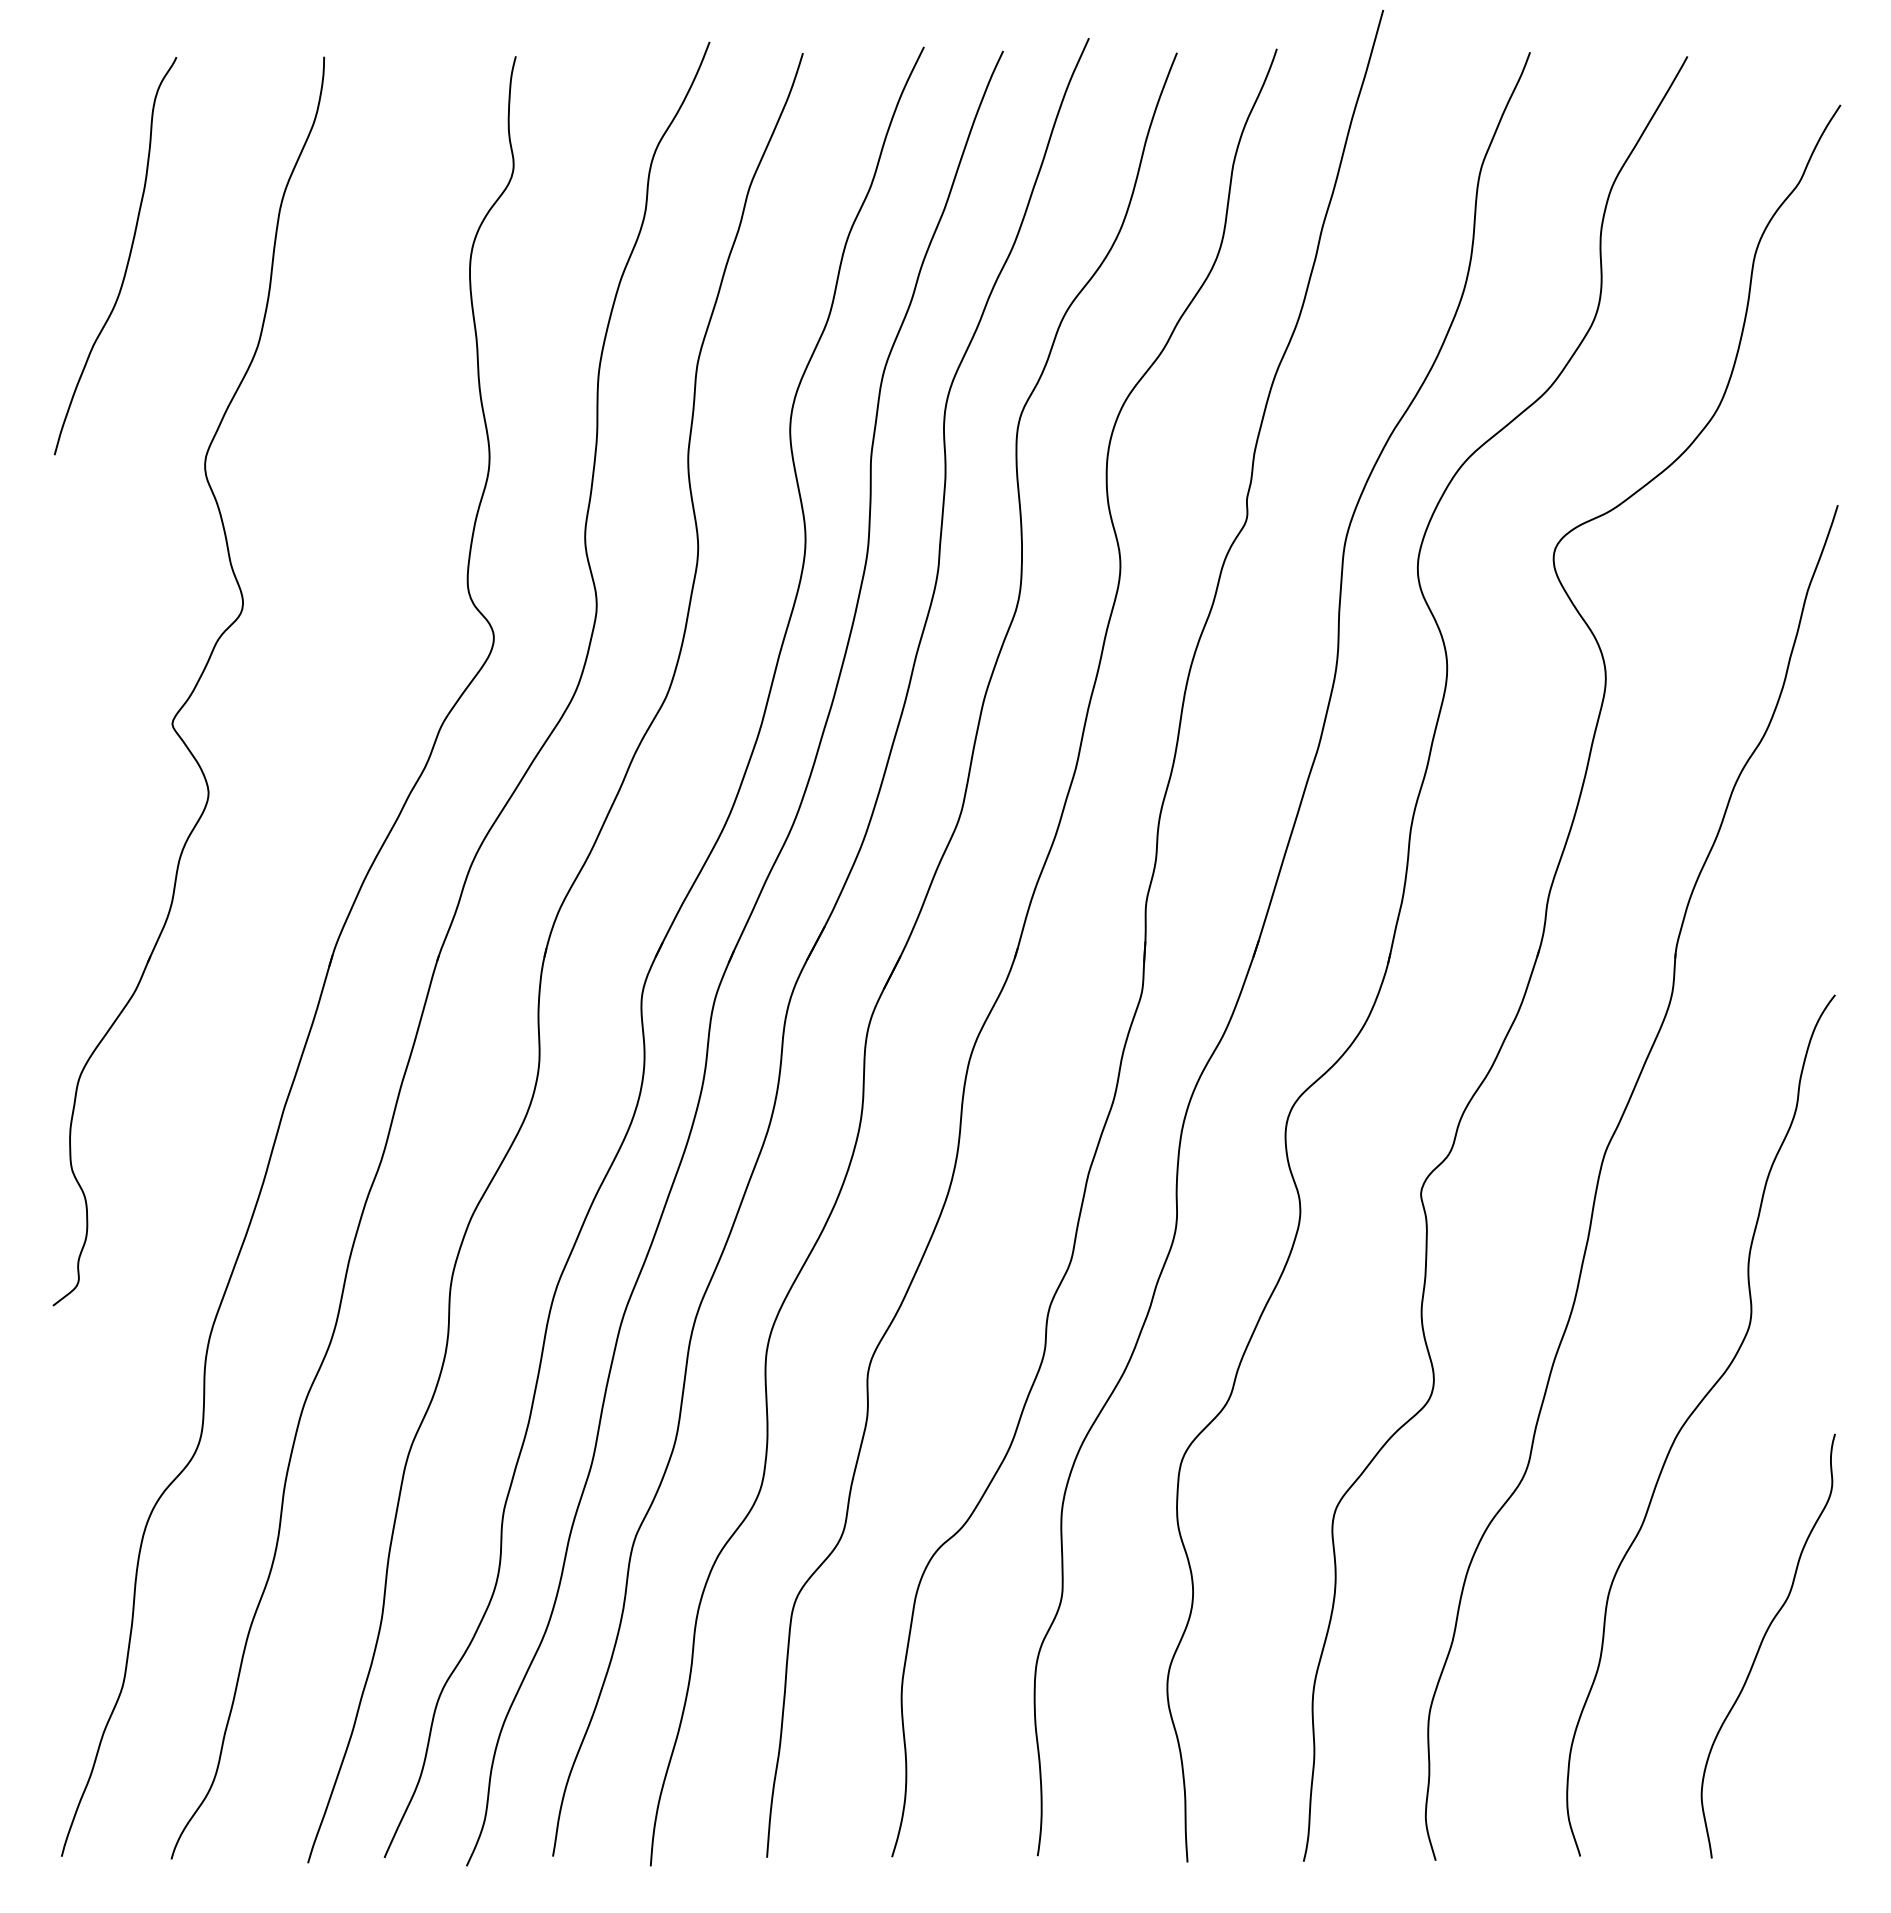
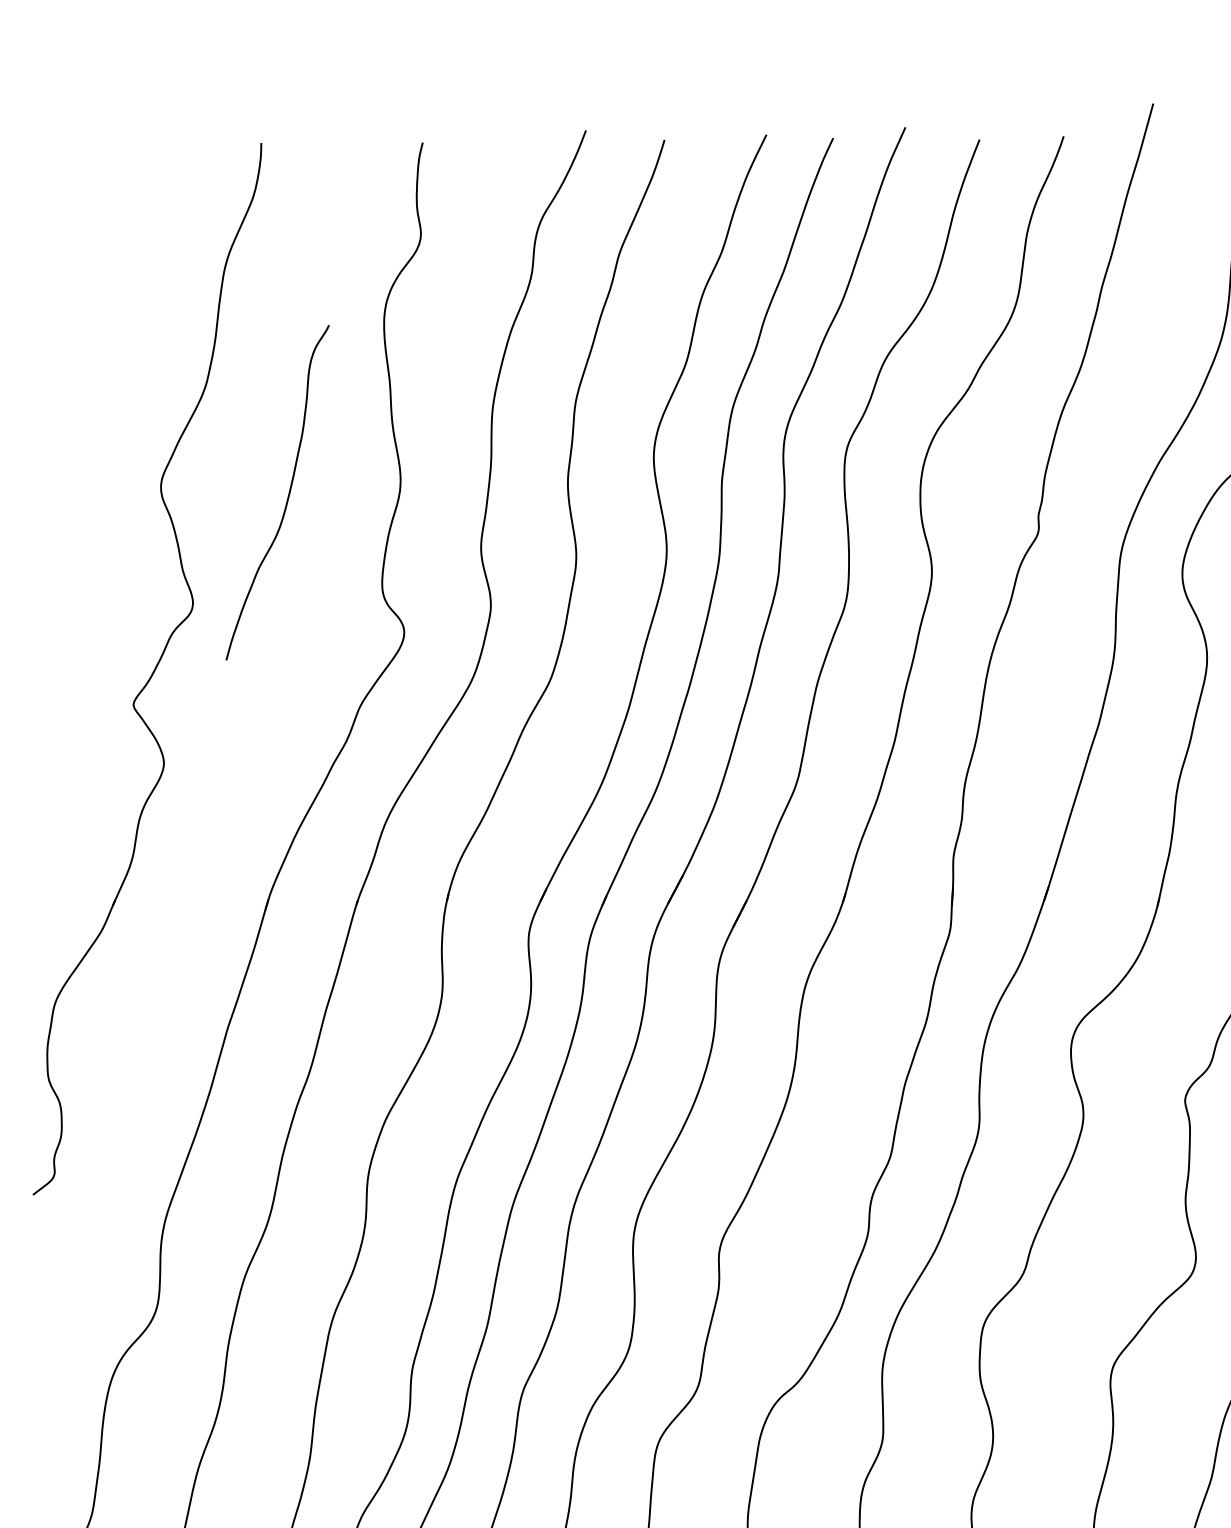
curve: (127, 260) -> (287, 496), moved

